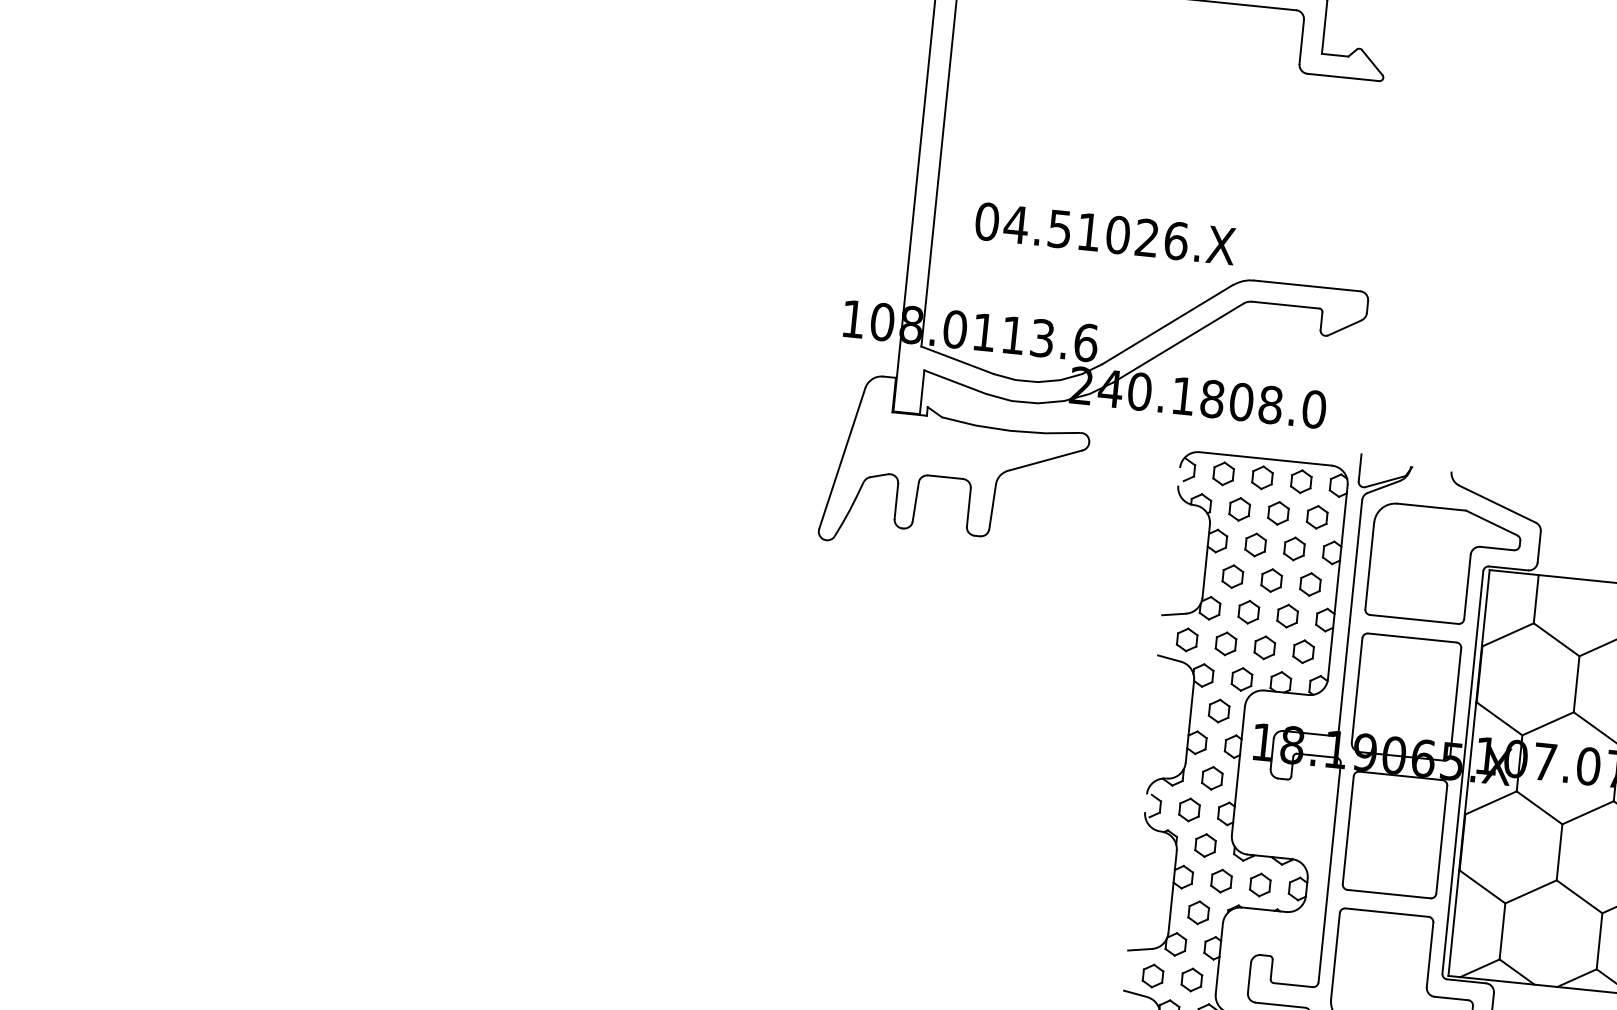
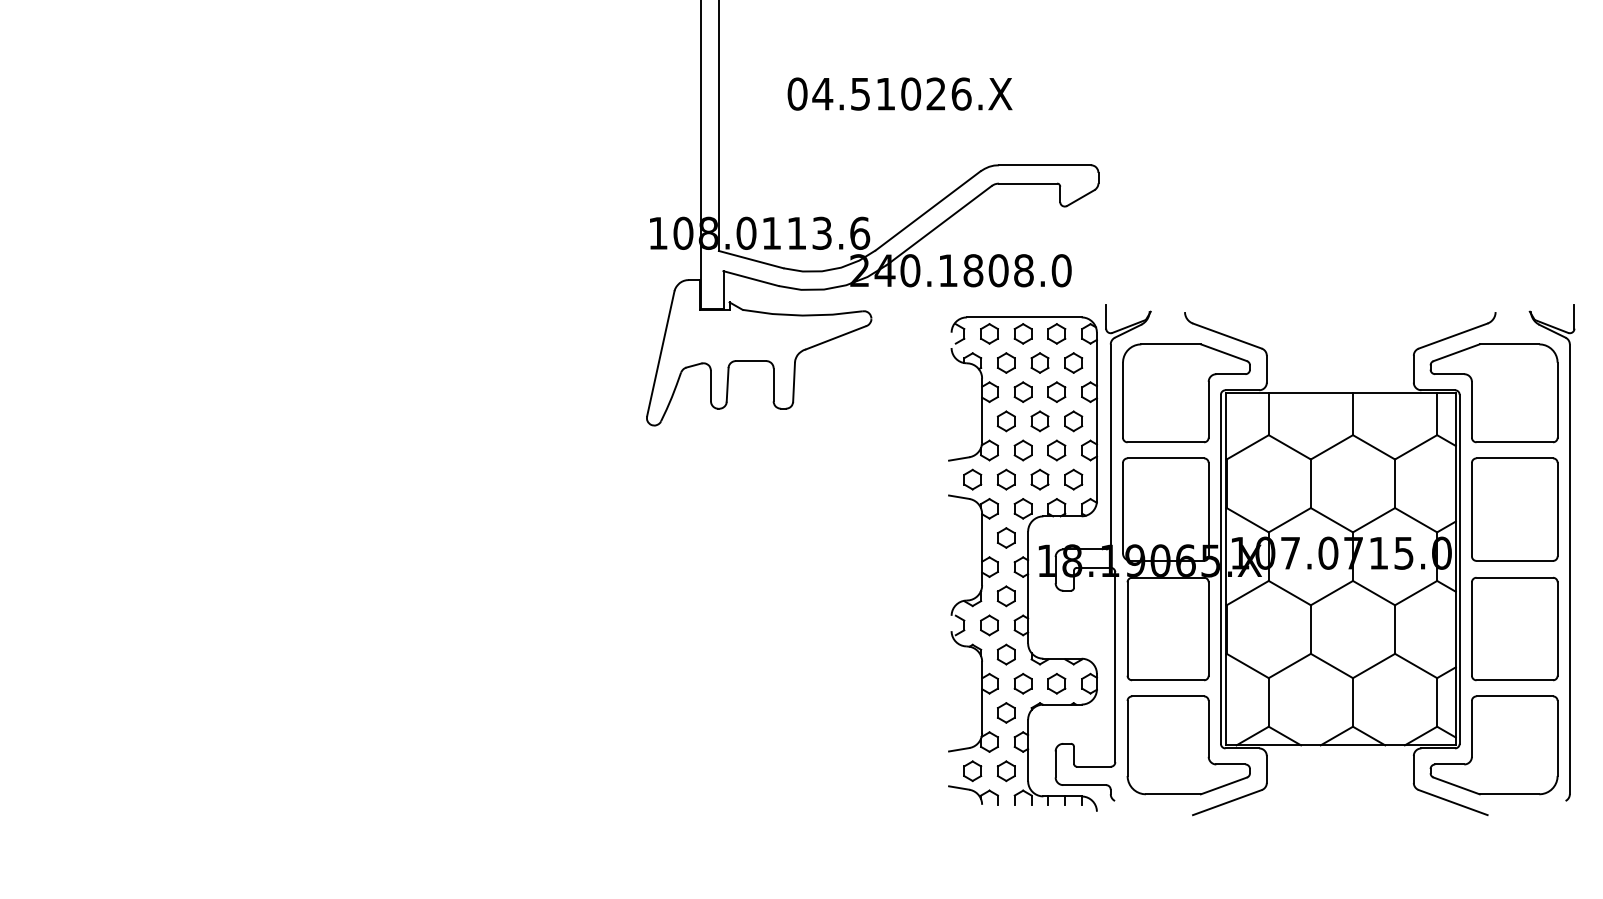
text: (1104, 233) -> (899, 93), moved

